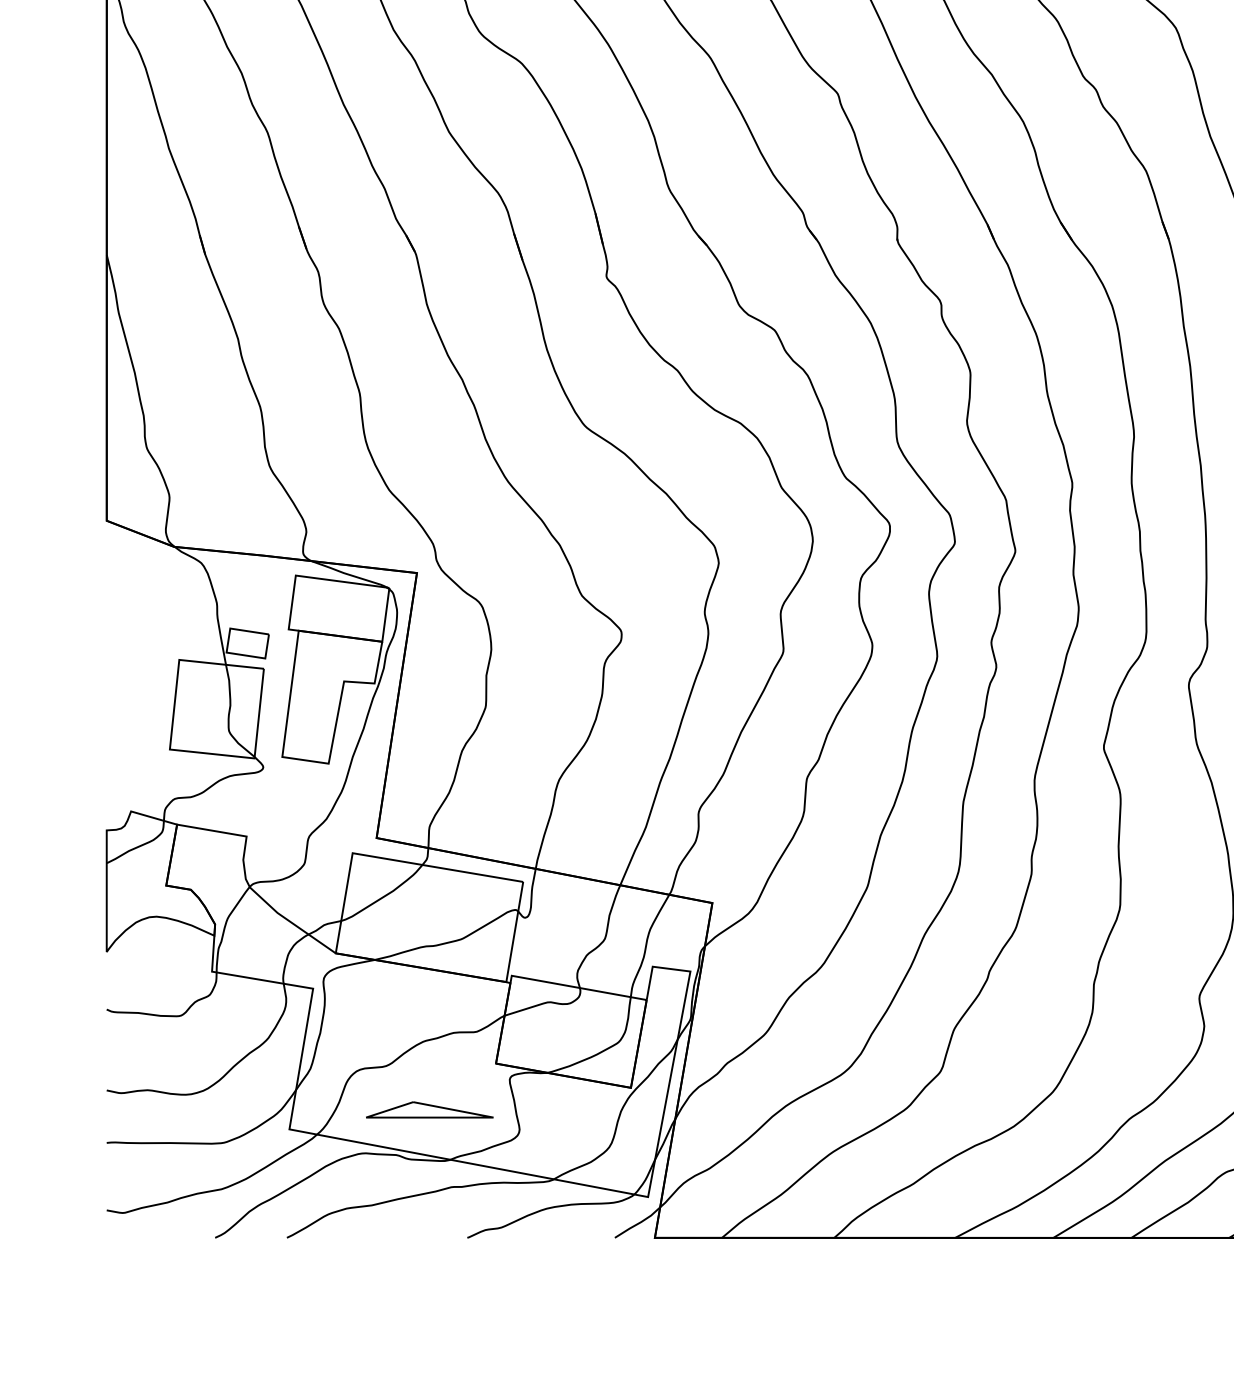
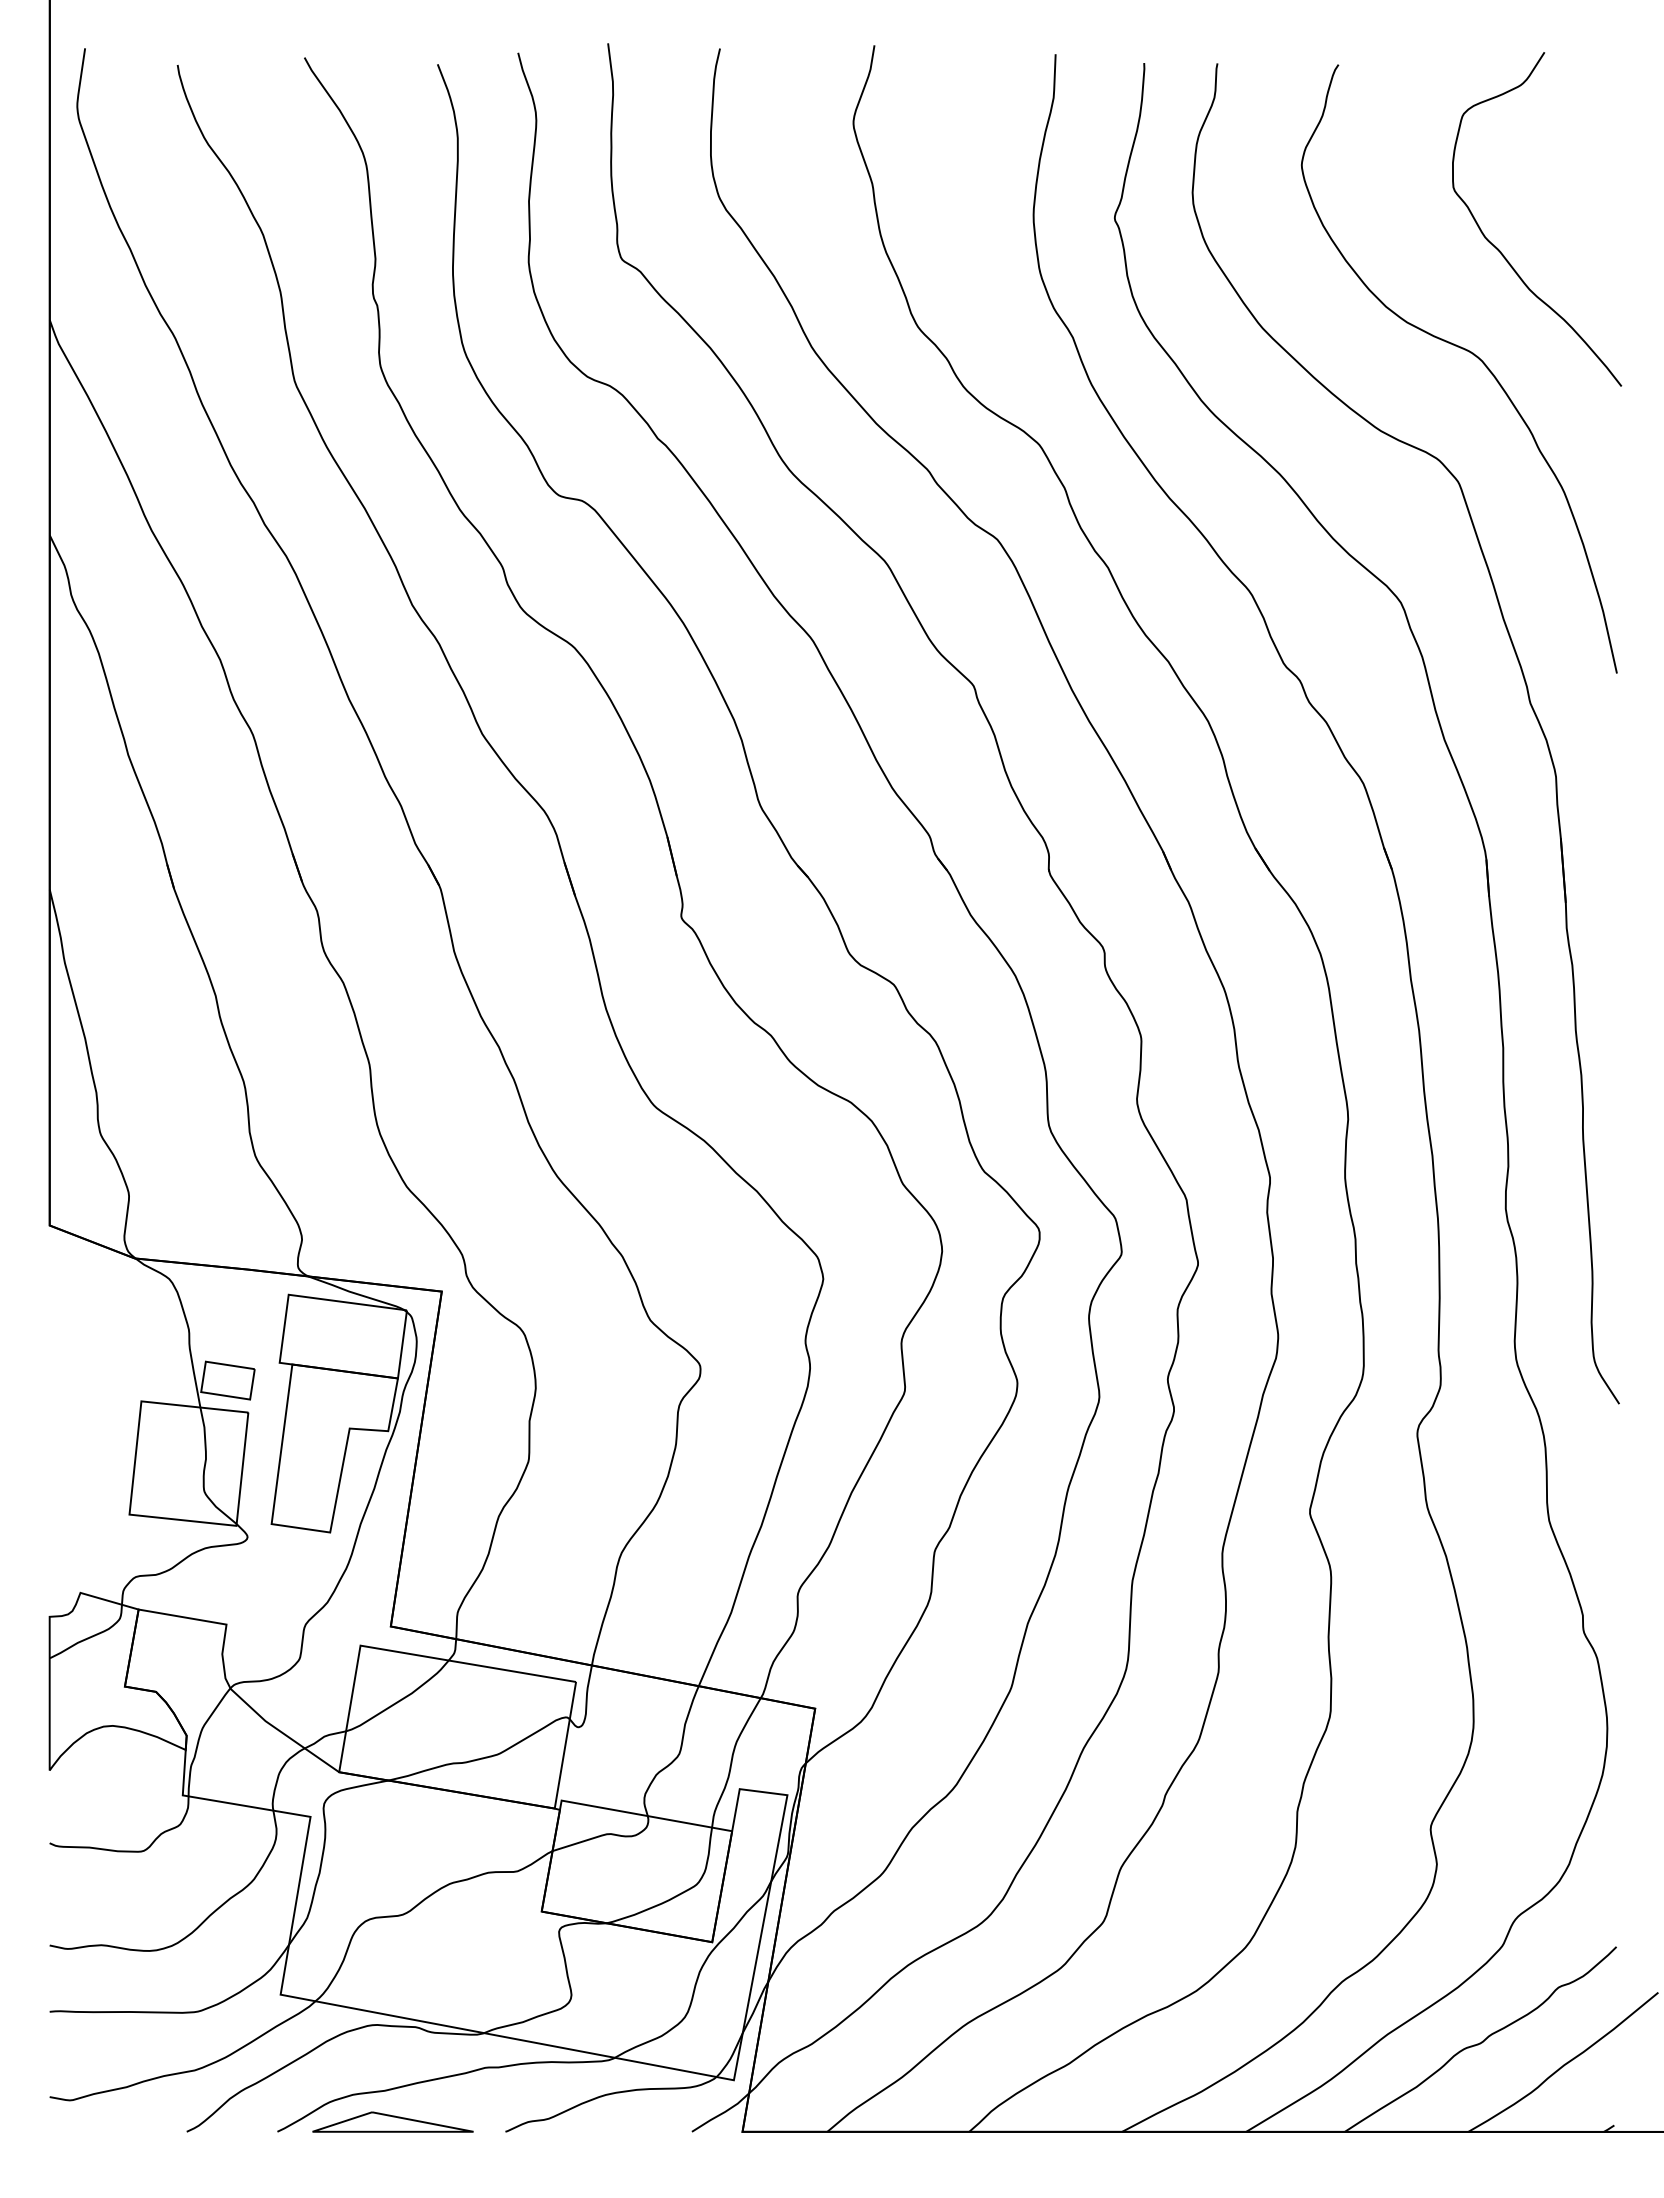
part: (429, 1109) -> (392, 2121), moved

